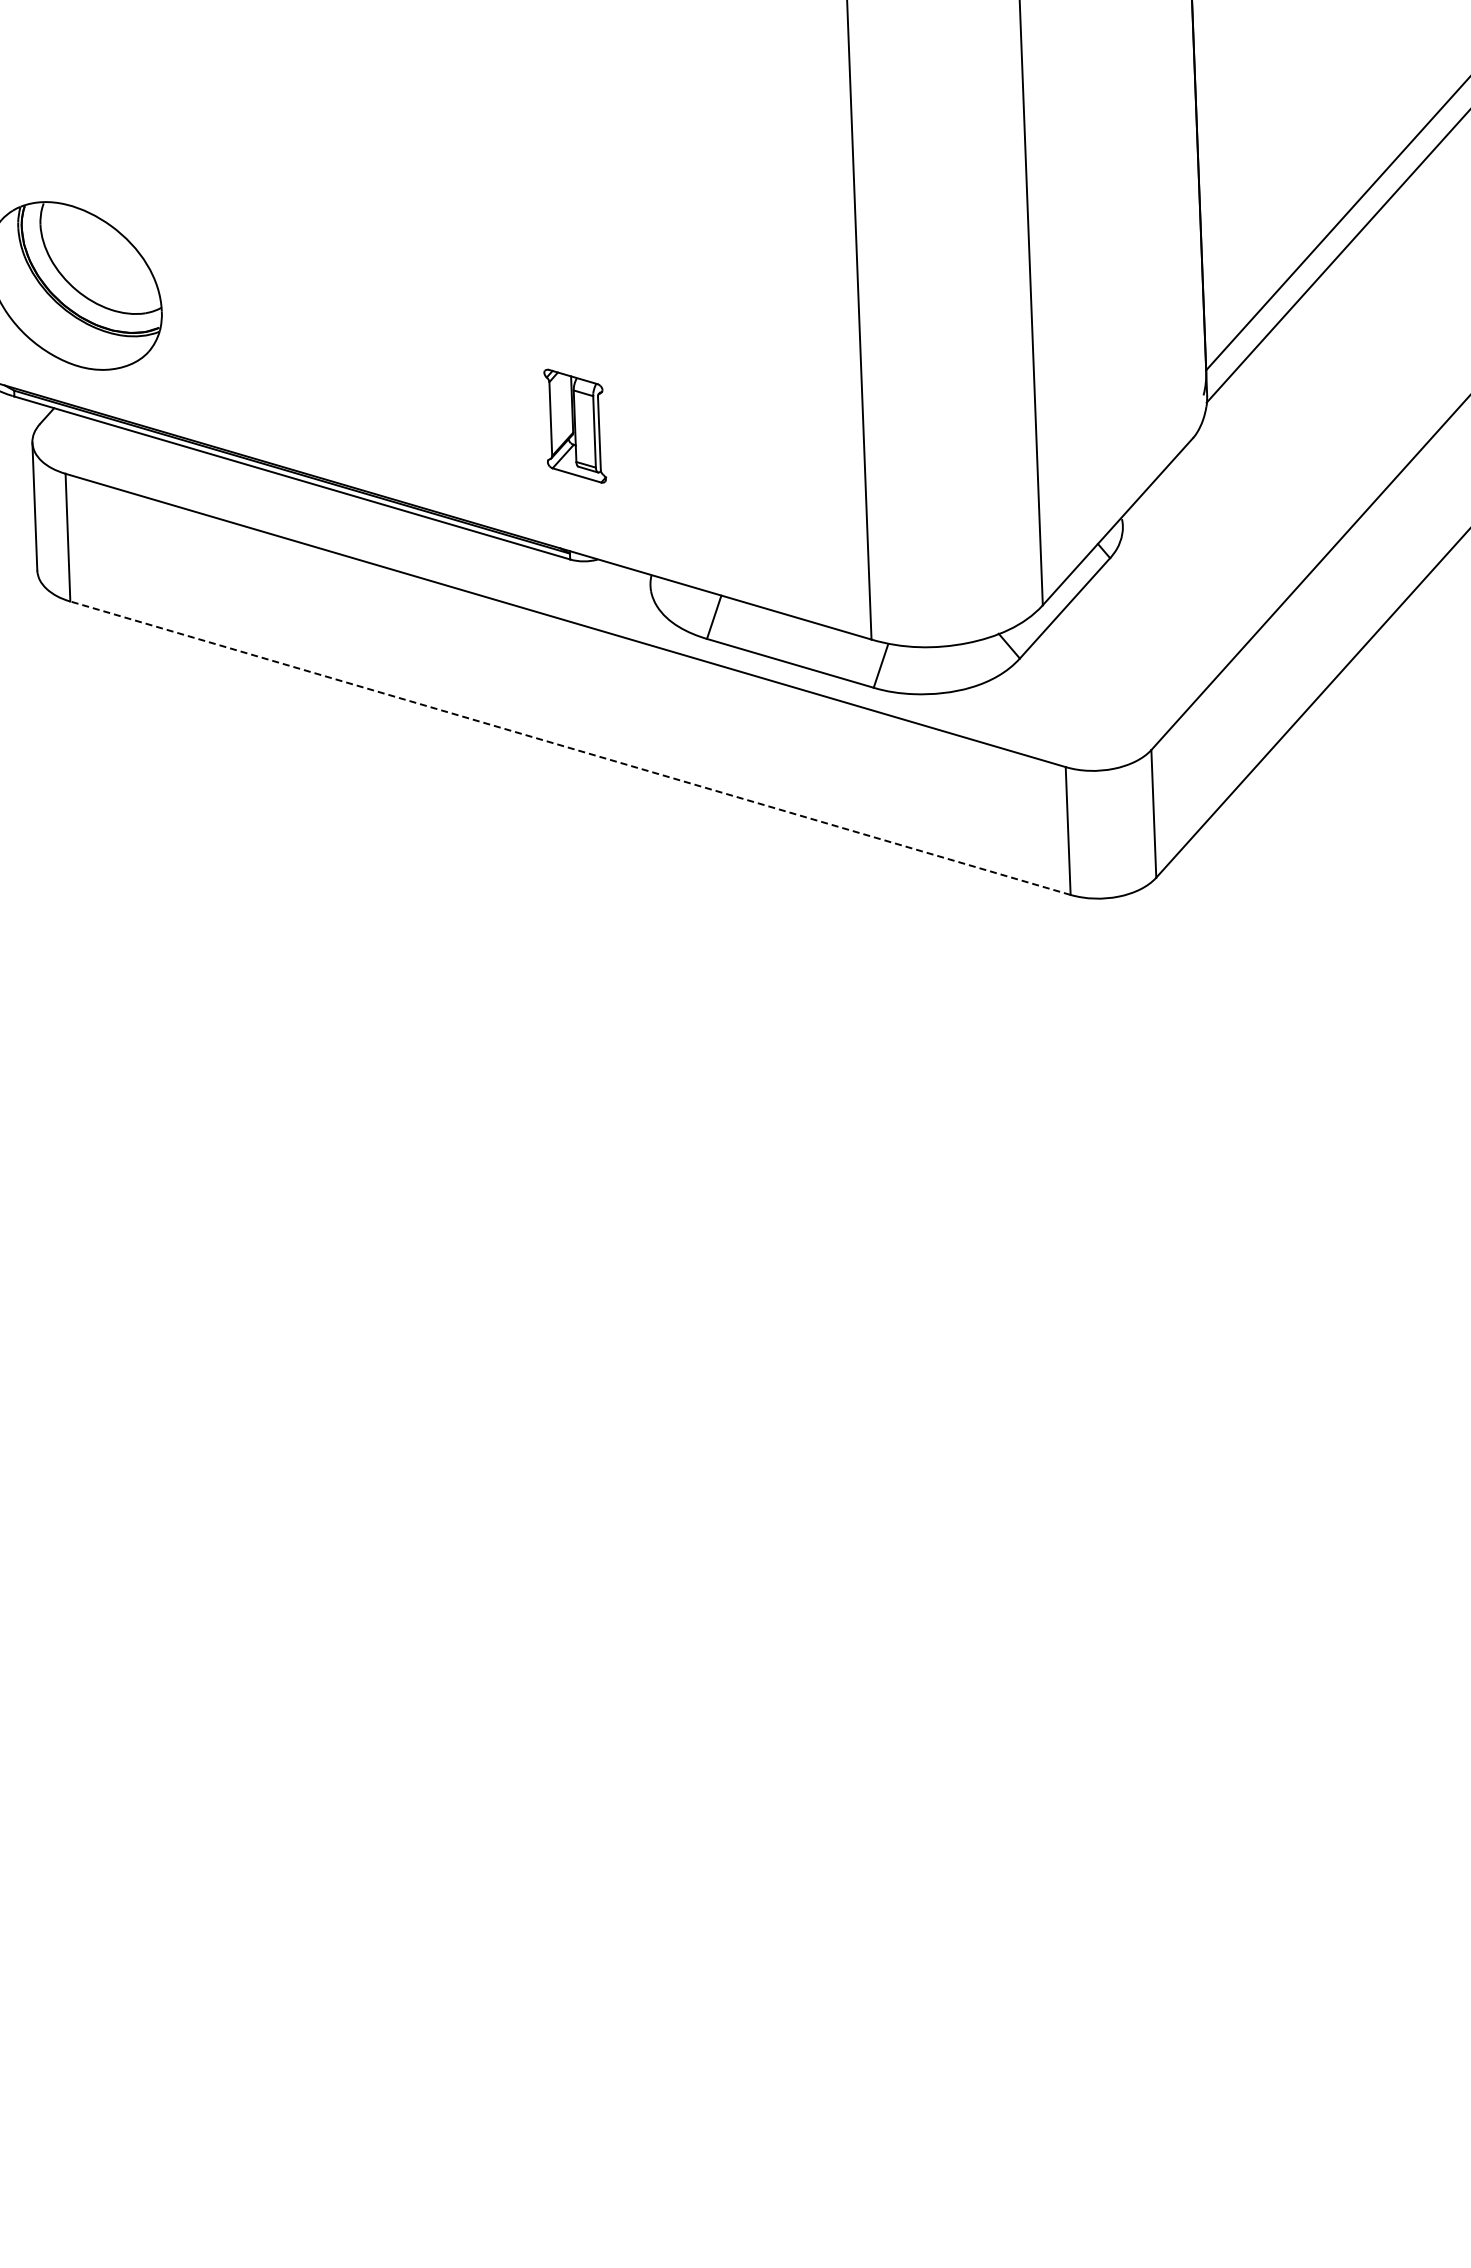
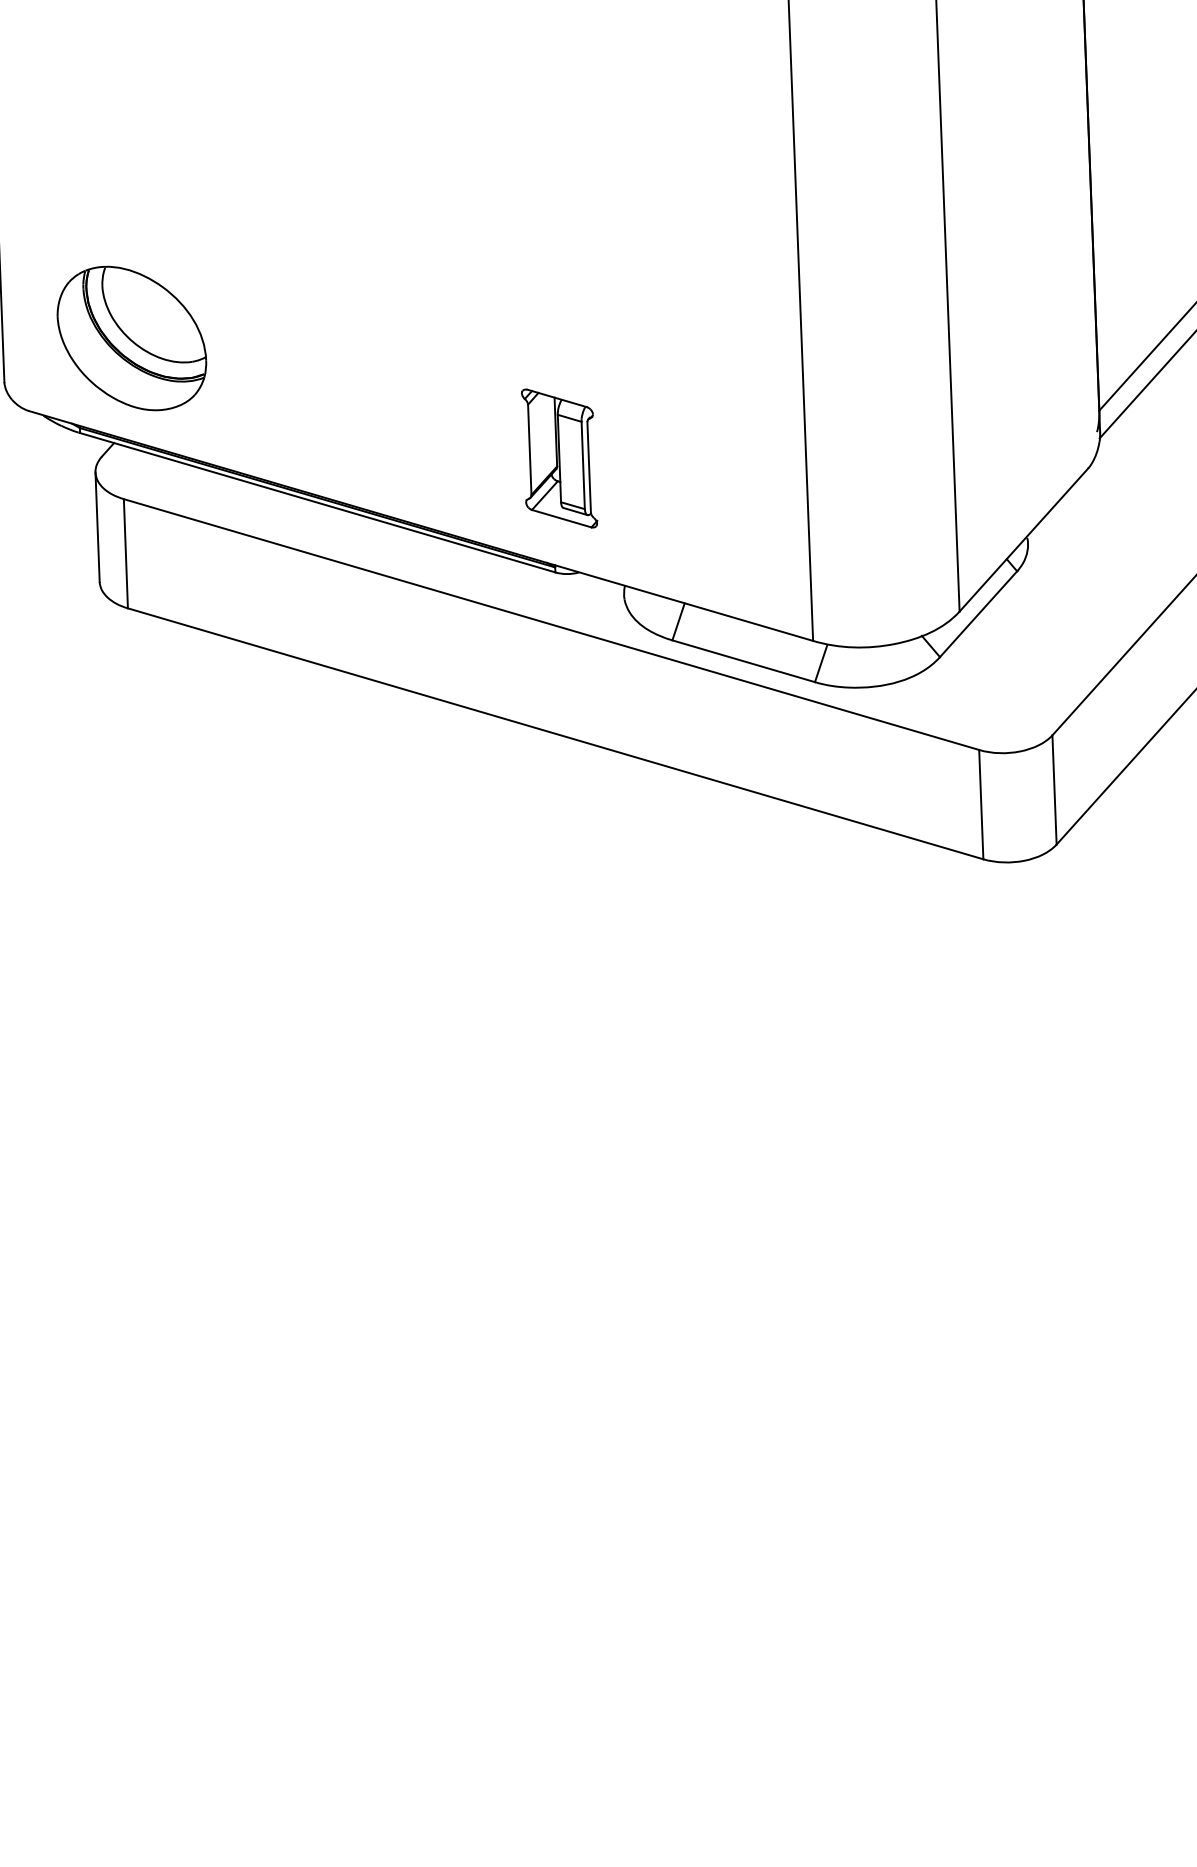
part: (575, 425) -> (559, 457), size x1.43
line: (570, 748) -> (555, 734), dashed -> solid

